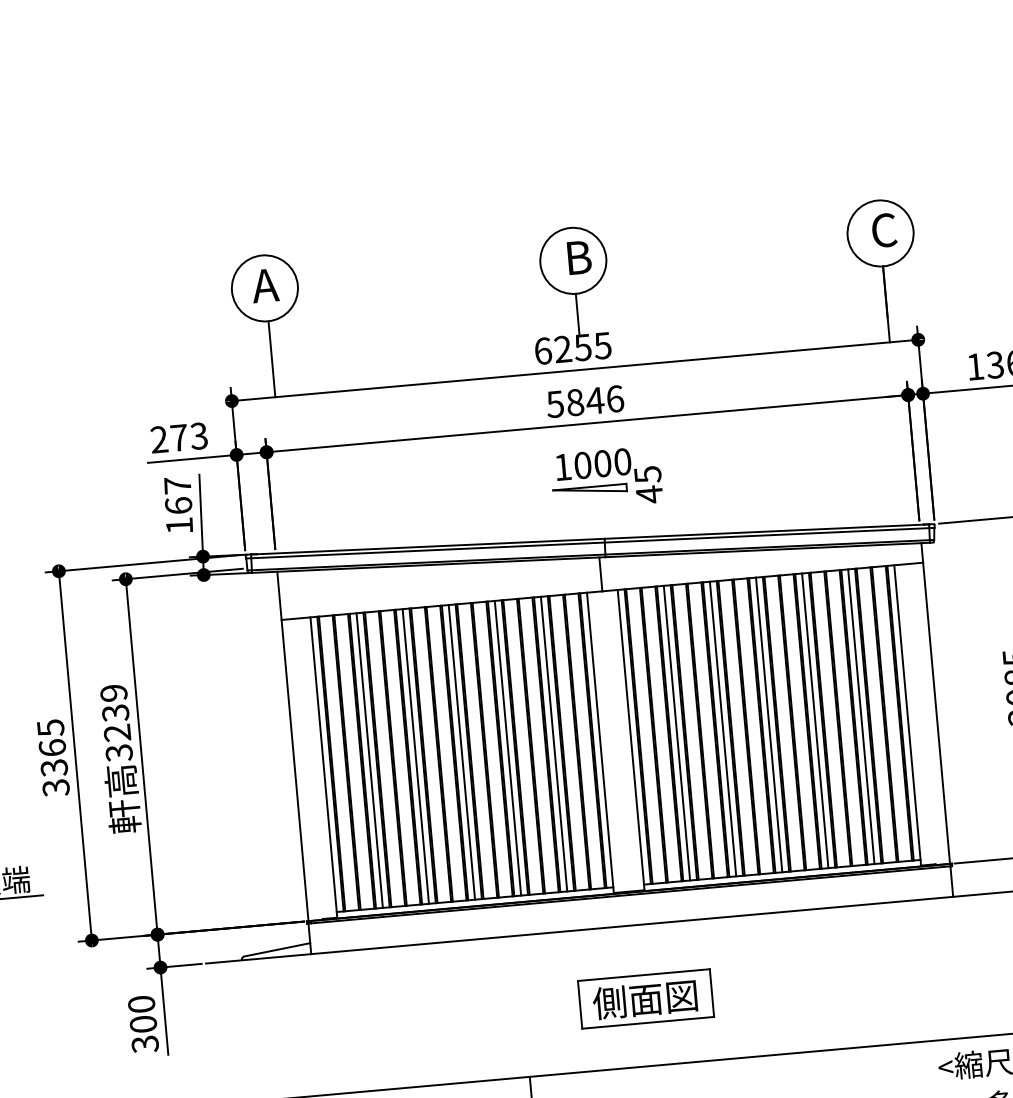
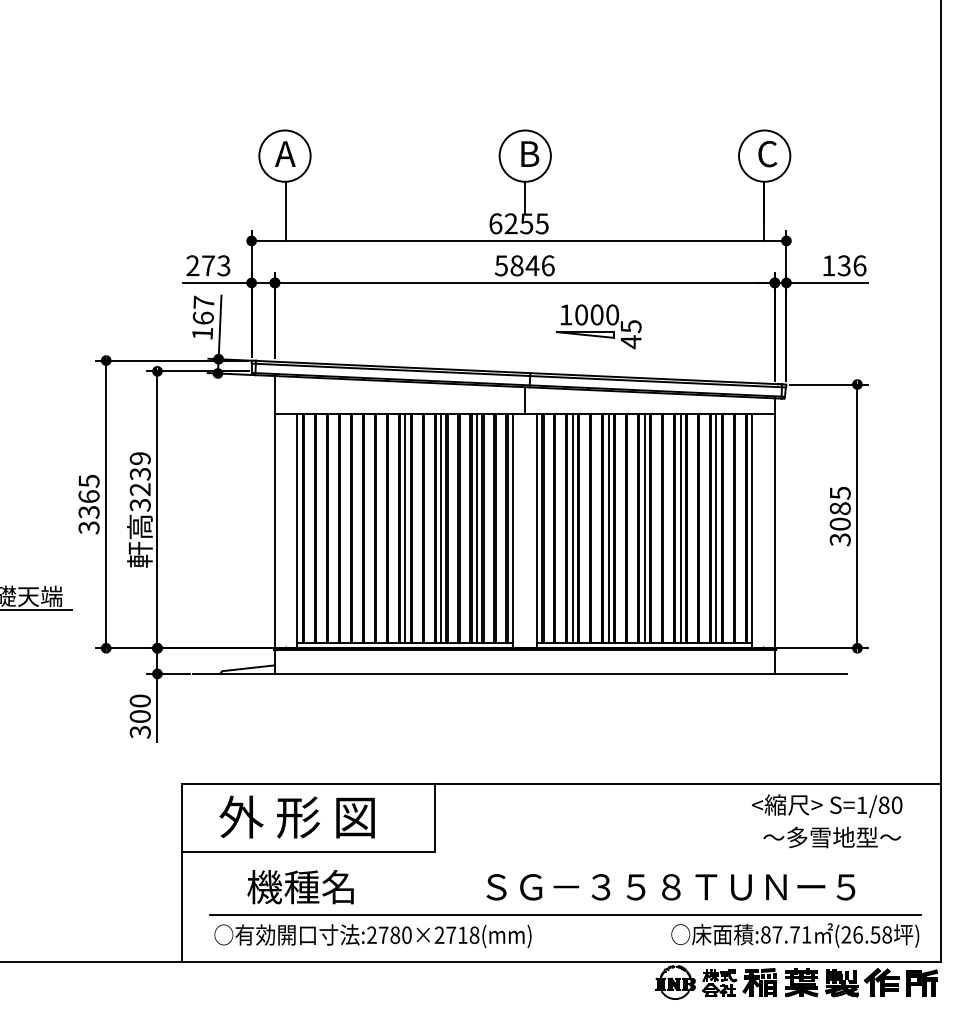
part: (605, 478) -> (598, 326), moved
line: (416, 756) -> (369, 528), removed
line: (369, 760) -> (333, 528), removed
part: (645, 998) -> (530, 731), removed

